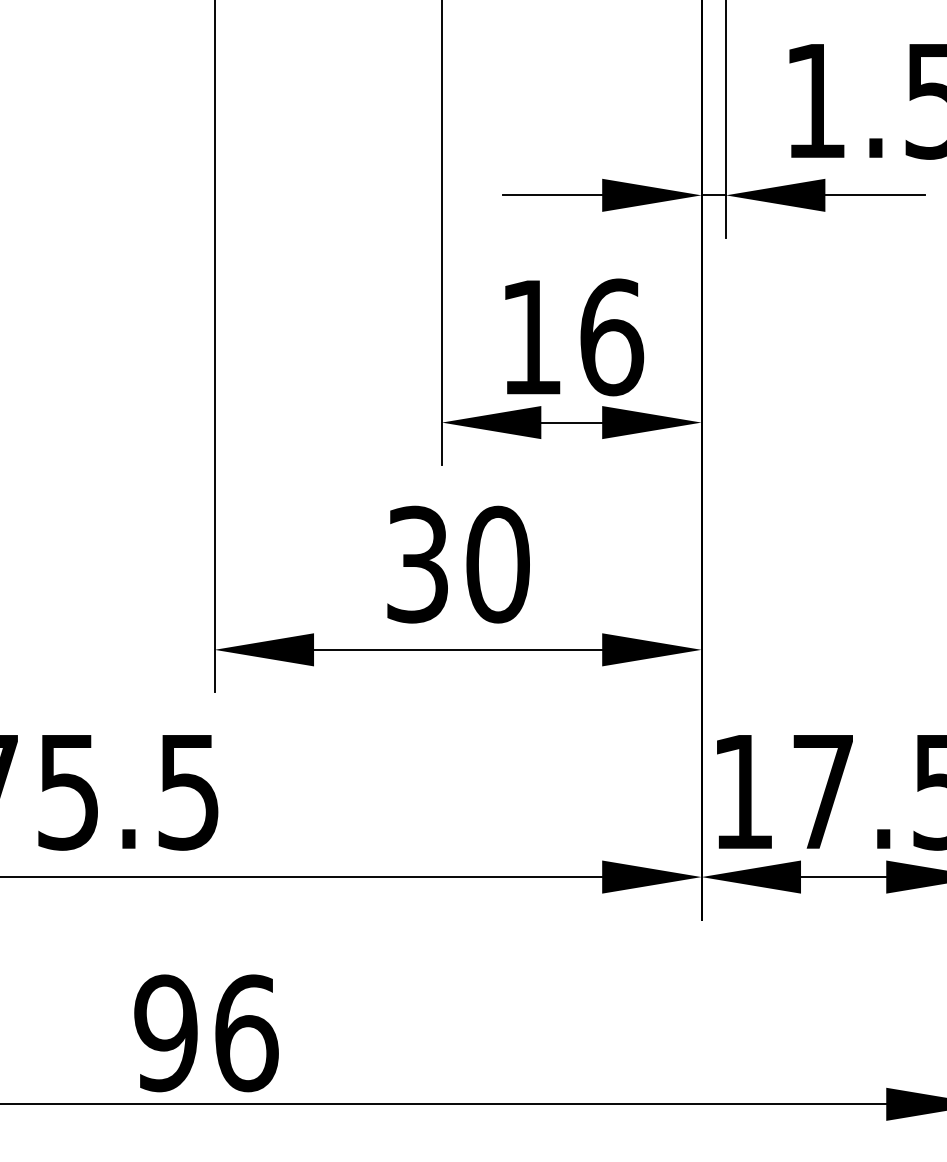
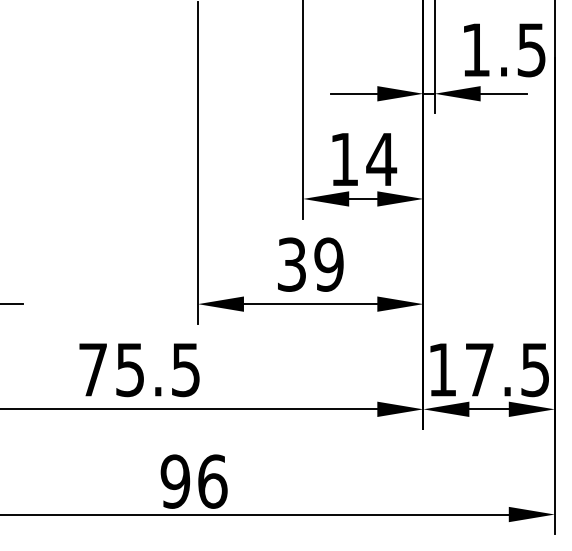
text: (611, 337) -> (381, 159), 16 -> 14
text: (496, 564) -> (328, 264), 30 -> 39

